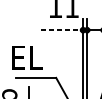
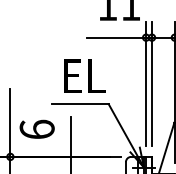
line: (62, 30) -> (117, 37), dashed -> solid
text: (27, 57) -> (84, 75), moved

